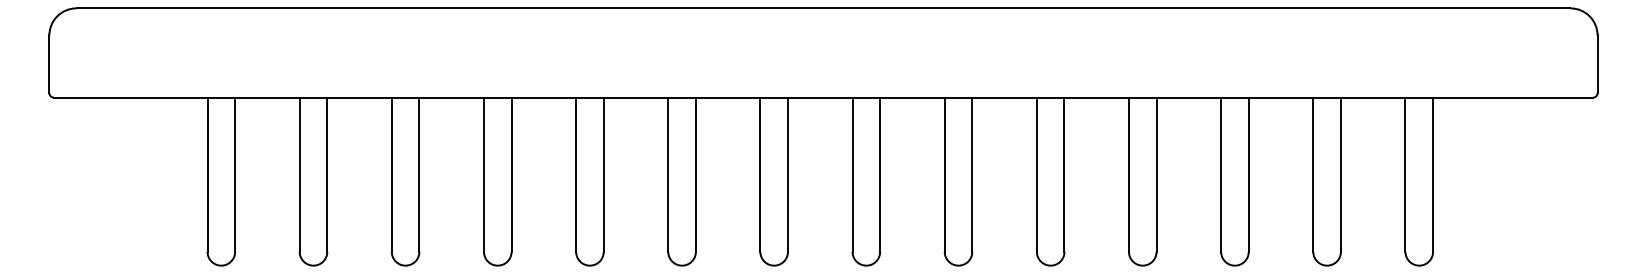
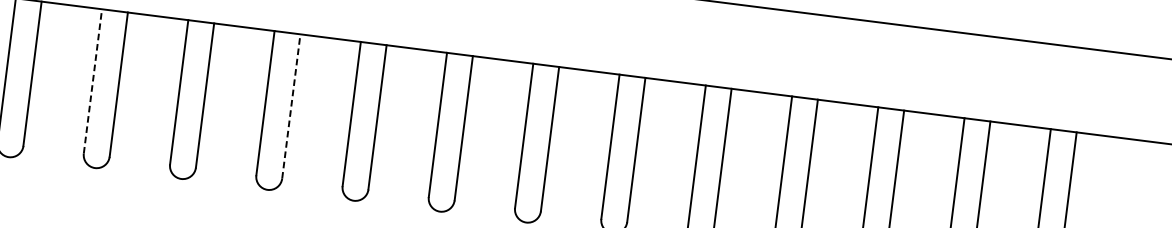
line: (391, 174) -> (92, 81), solid -> dashed
line: (603, 174) -> (291, 106), solid -> dashed

